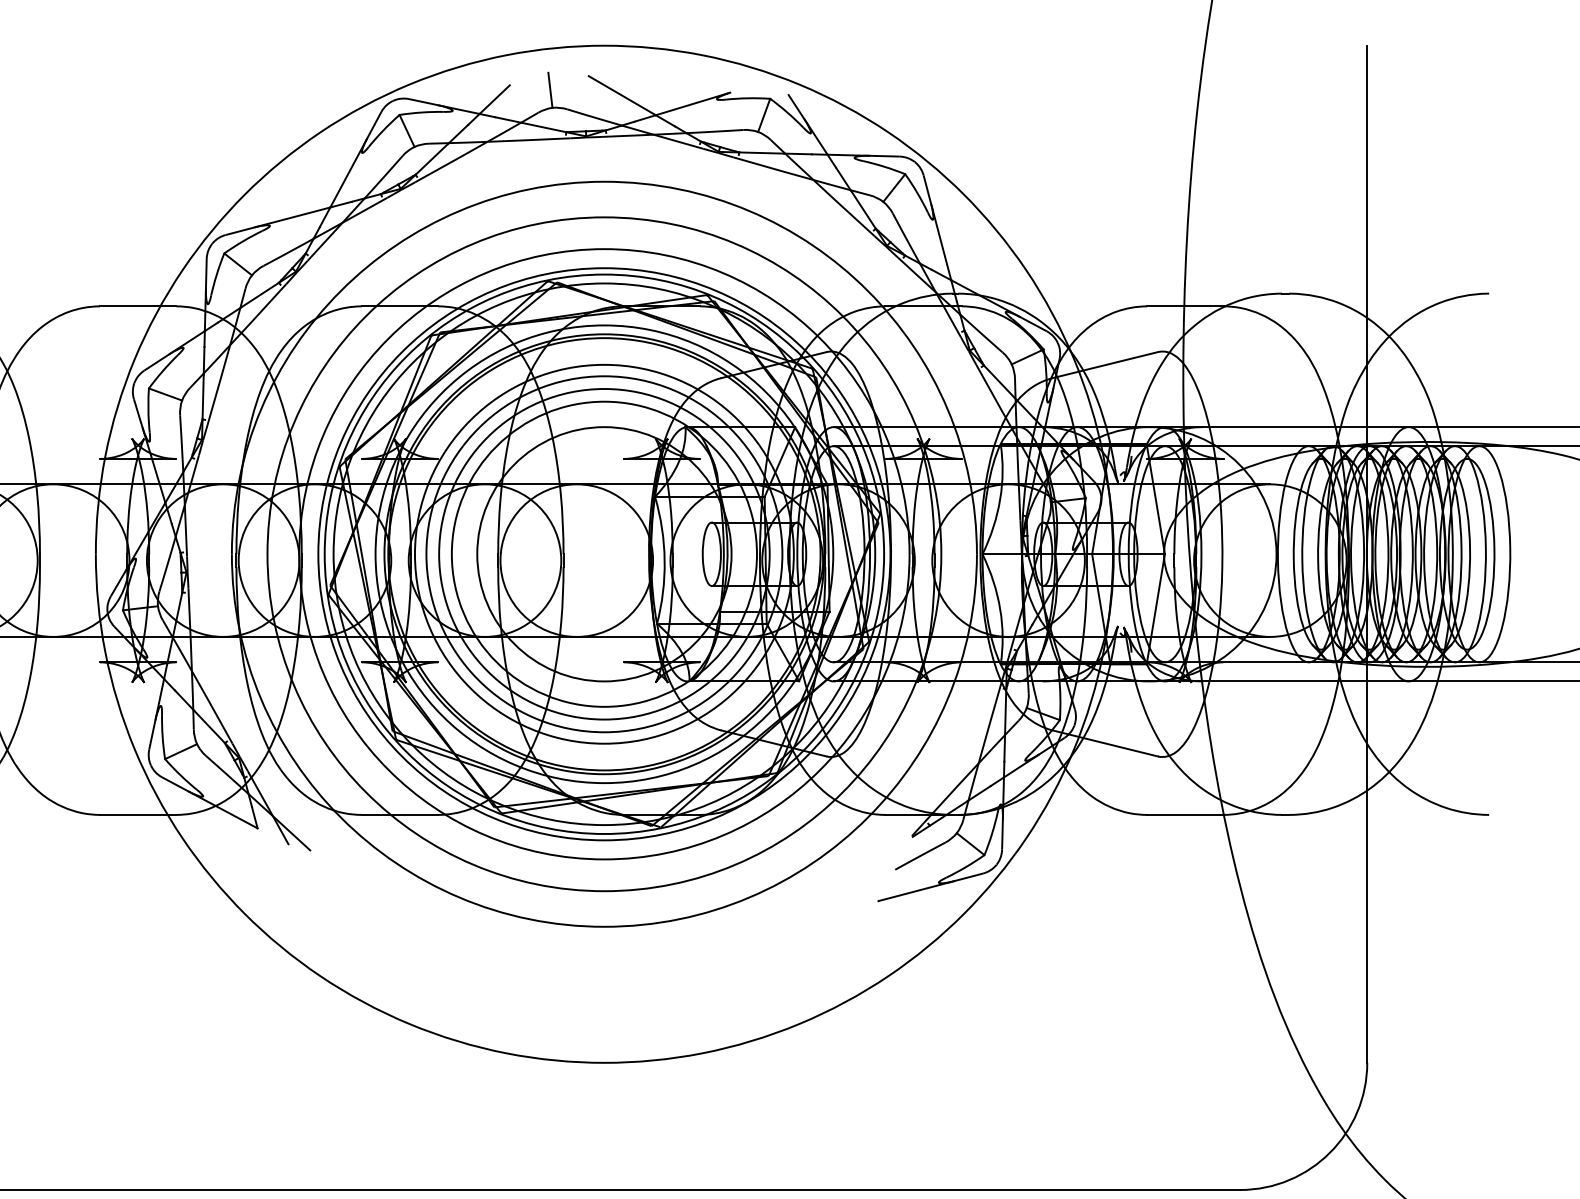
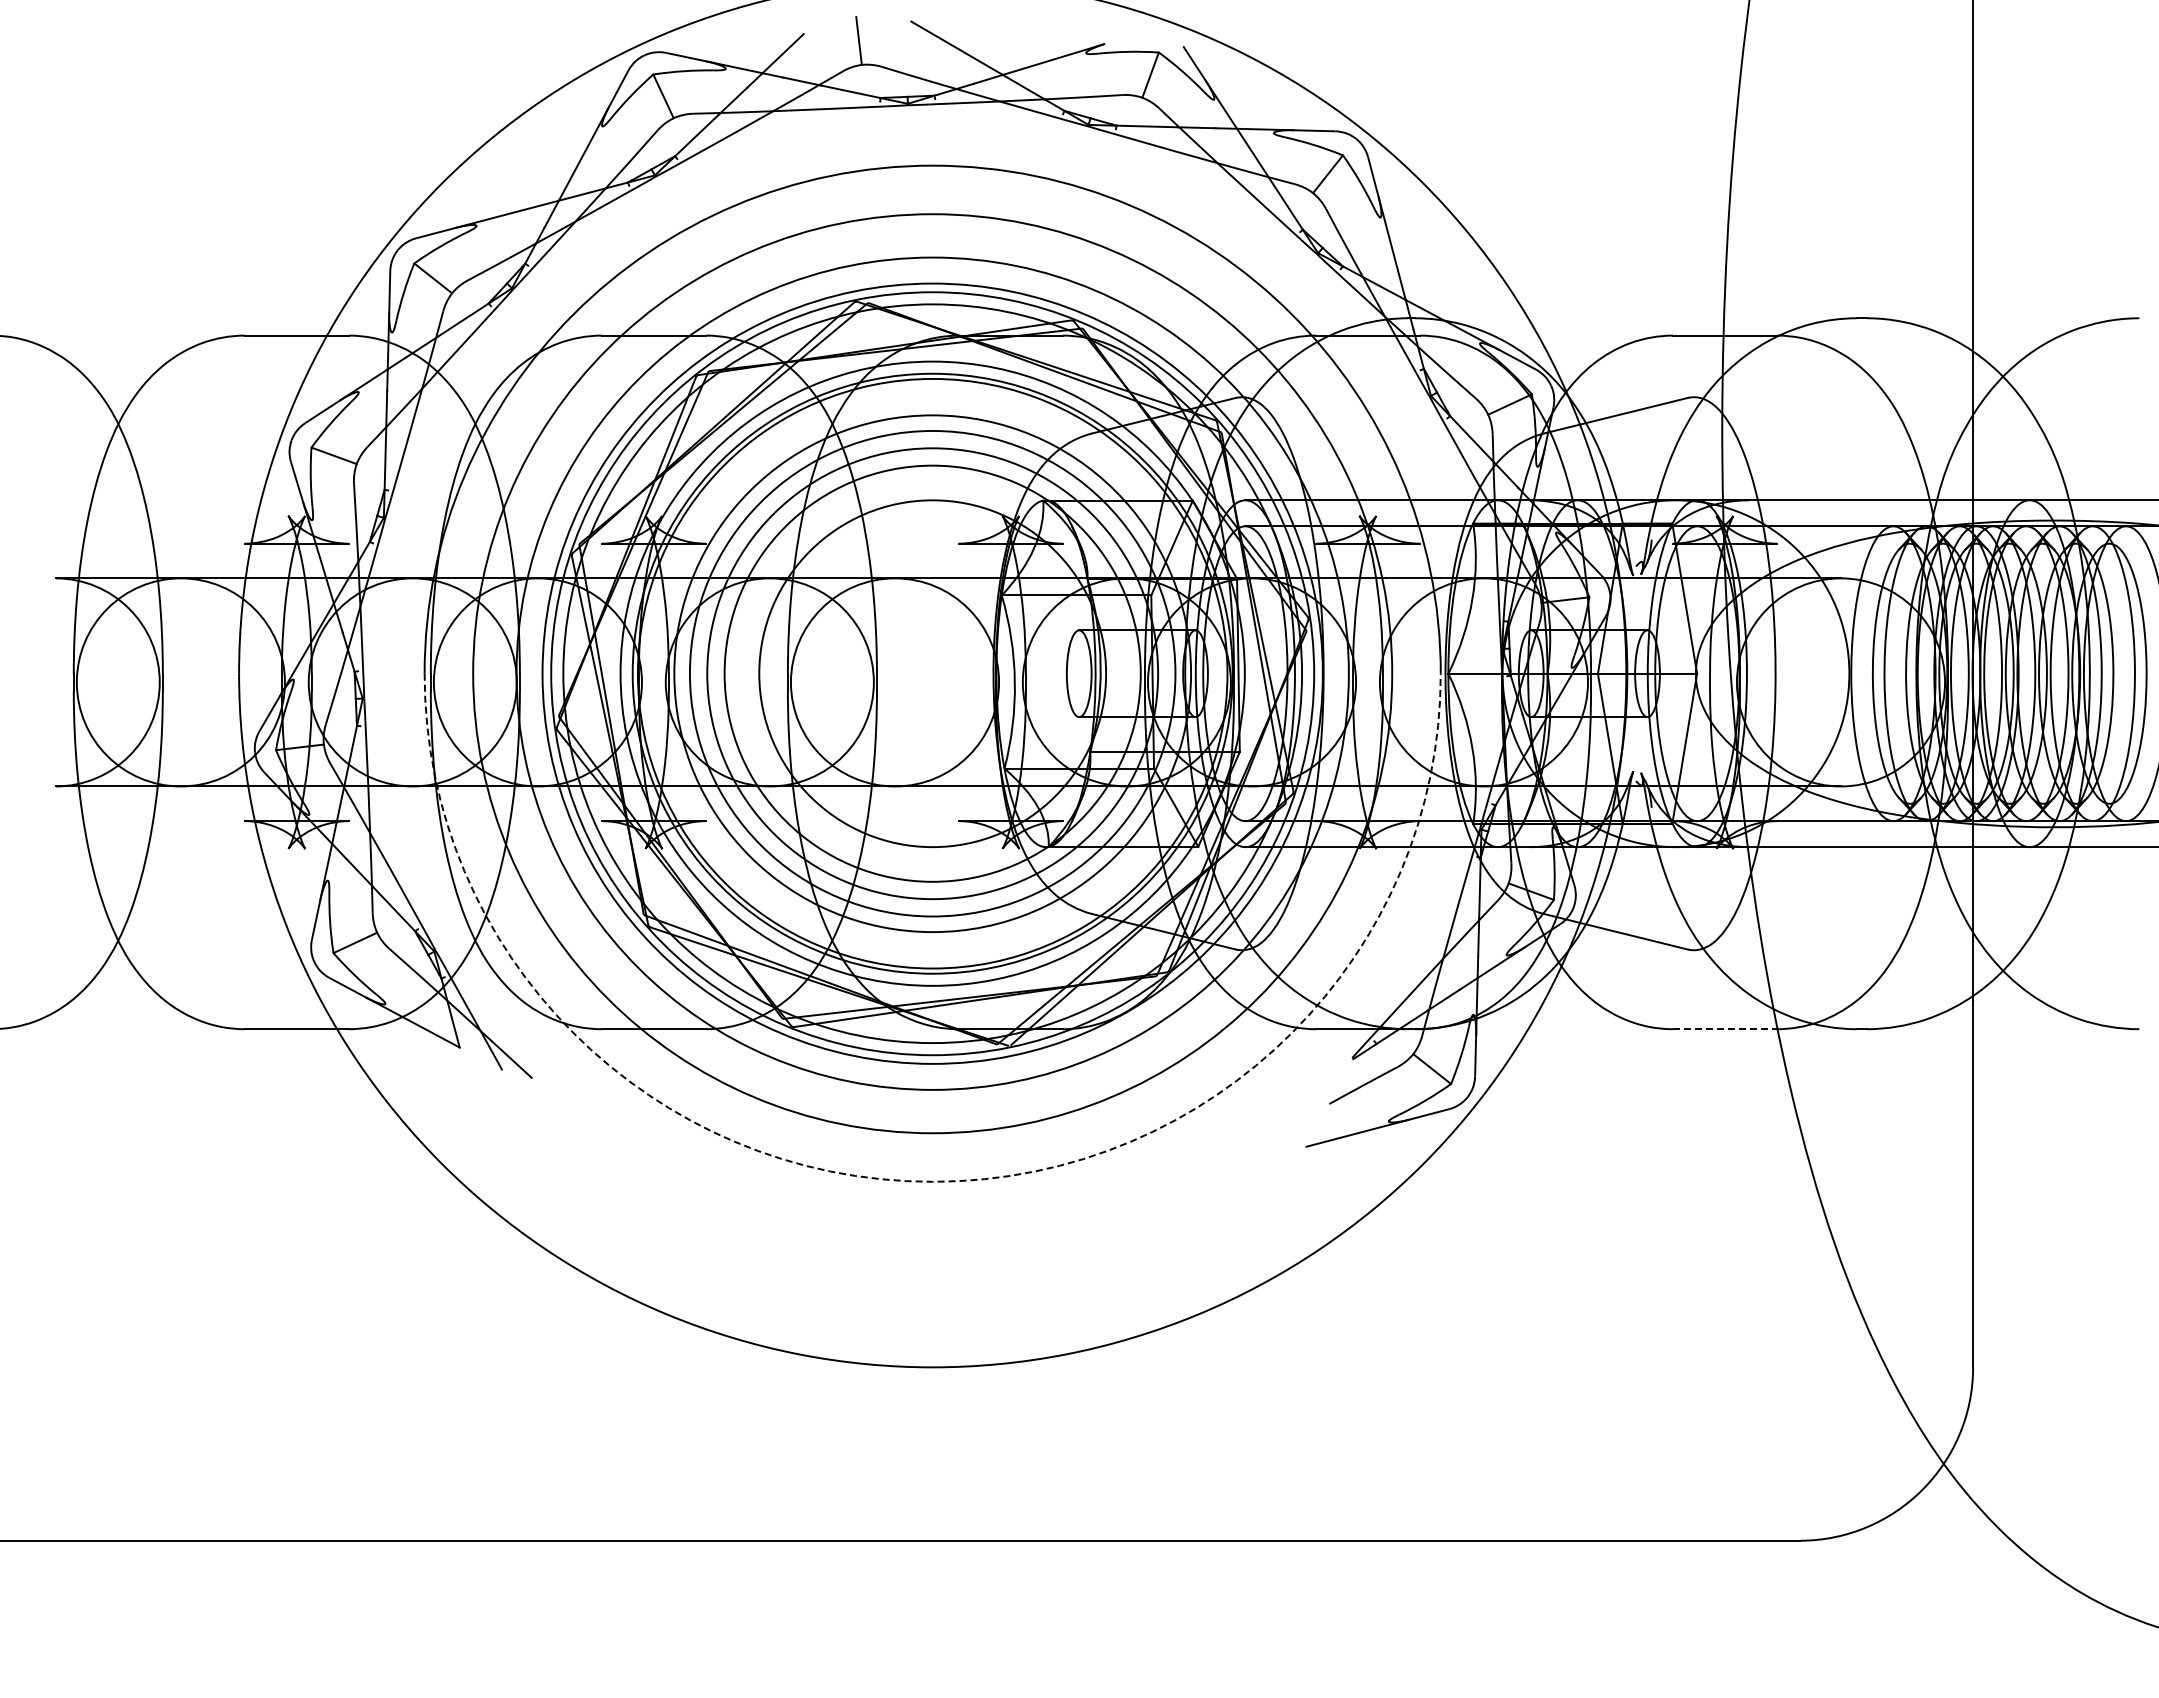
line: (1185, 815) -> (1725, 1029), solid -> dashed
arc: (604, 926) -> (932, 1181), solid -> dashed

